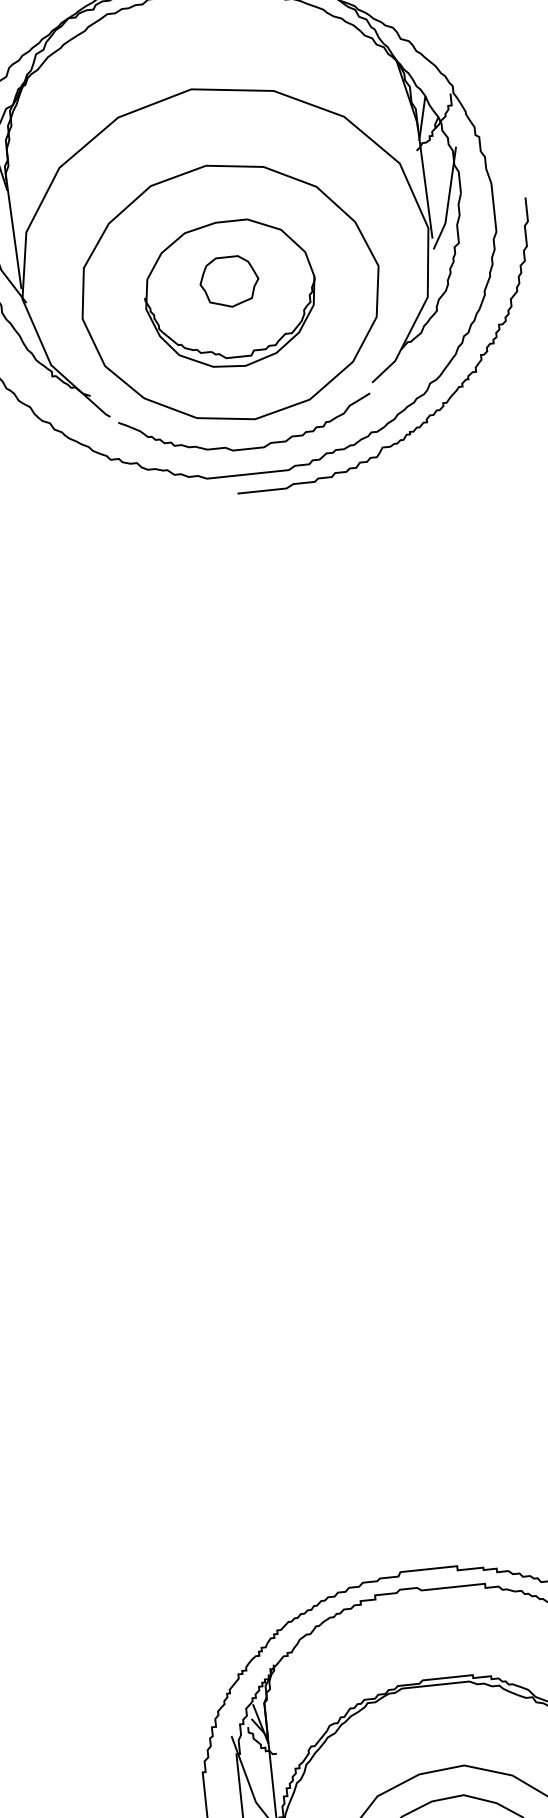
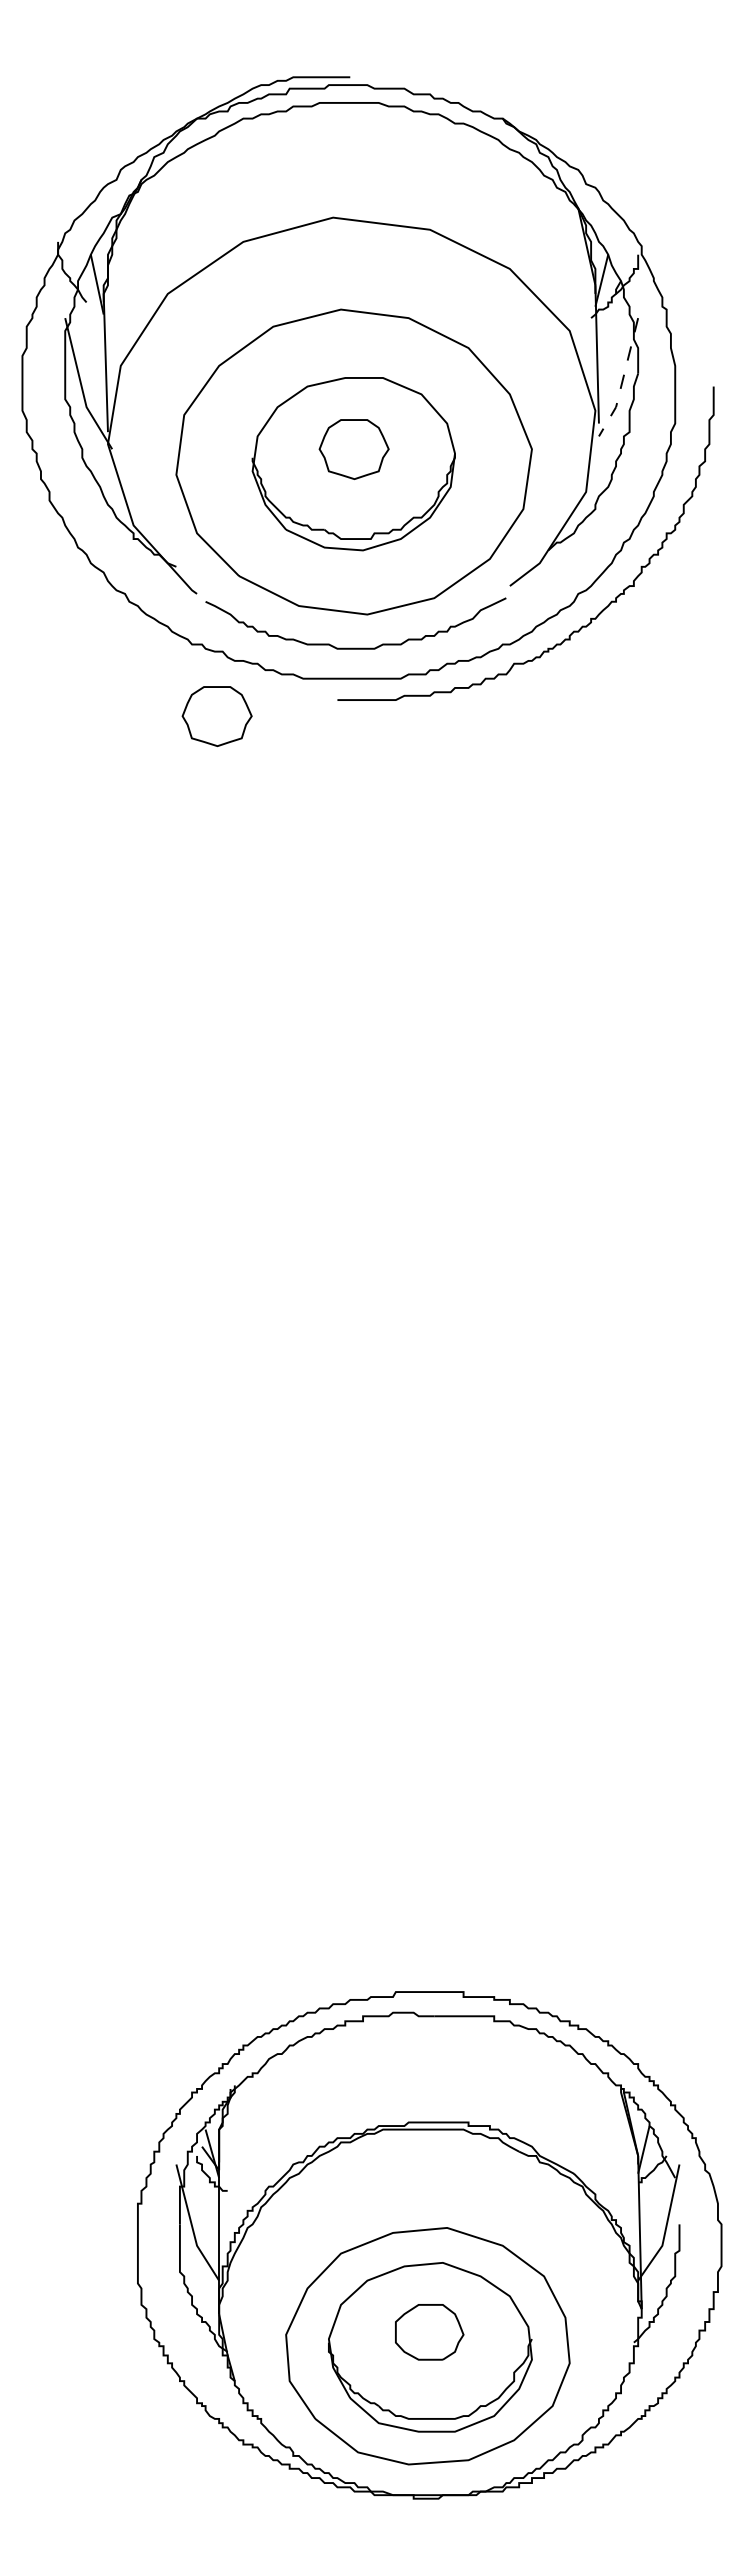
line: (448, 200) -> (622, 380), solid -> dashed
part: (137, 518) -> (216, 716), added

